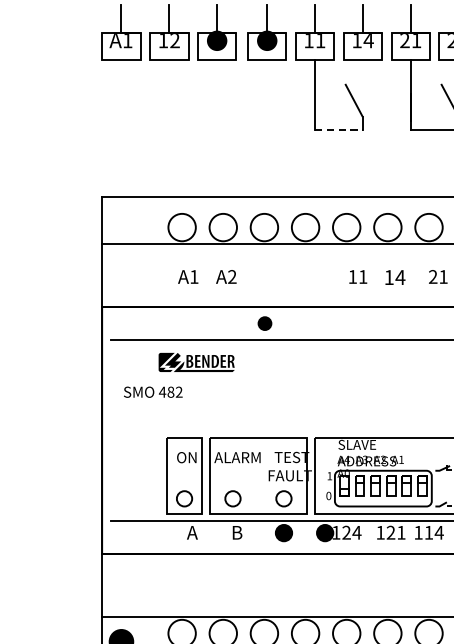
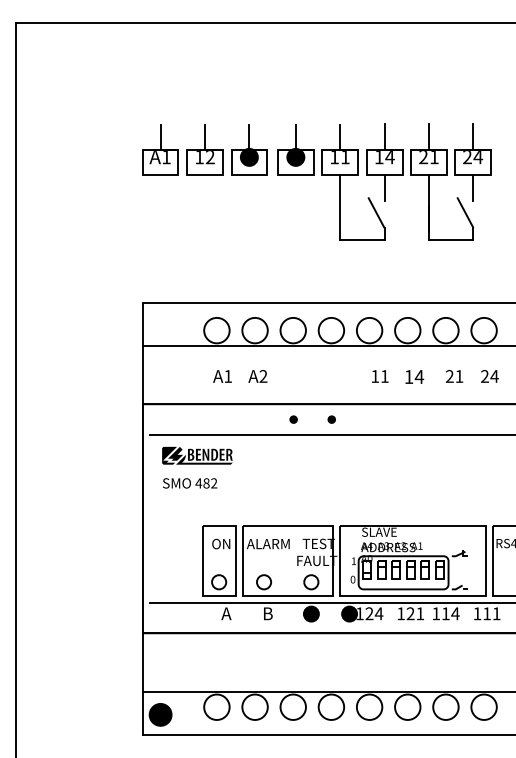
line: (362, 73) -> (384, 187), added
line: (339, 129) -> (362, 239), dashed -> solid
part: (264, 323) -> (293, 419), size x0.62
part: (305, 323) -> (331, 419), added
part: (196, 362) -> (197, 455), moved

